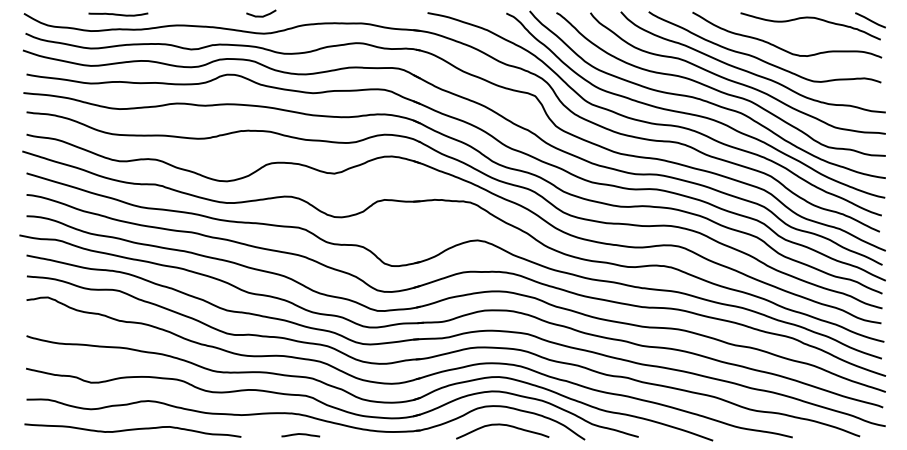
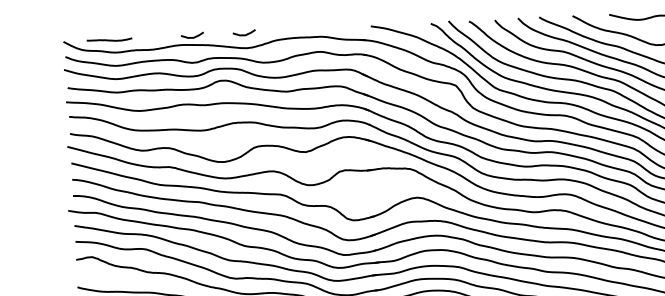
curve: (118, 14) -> (109, 40), moved
curve: (193, 15) -> (192, 36), added

